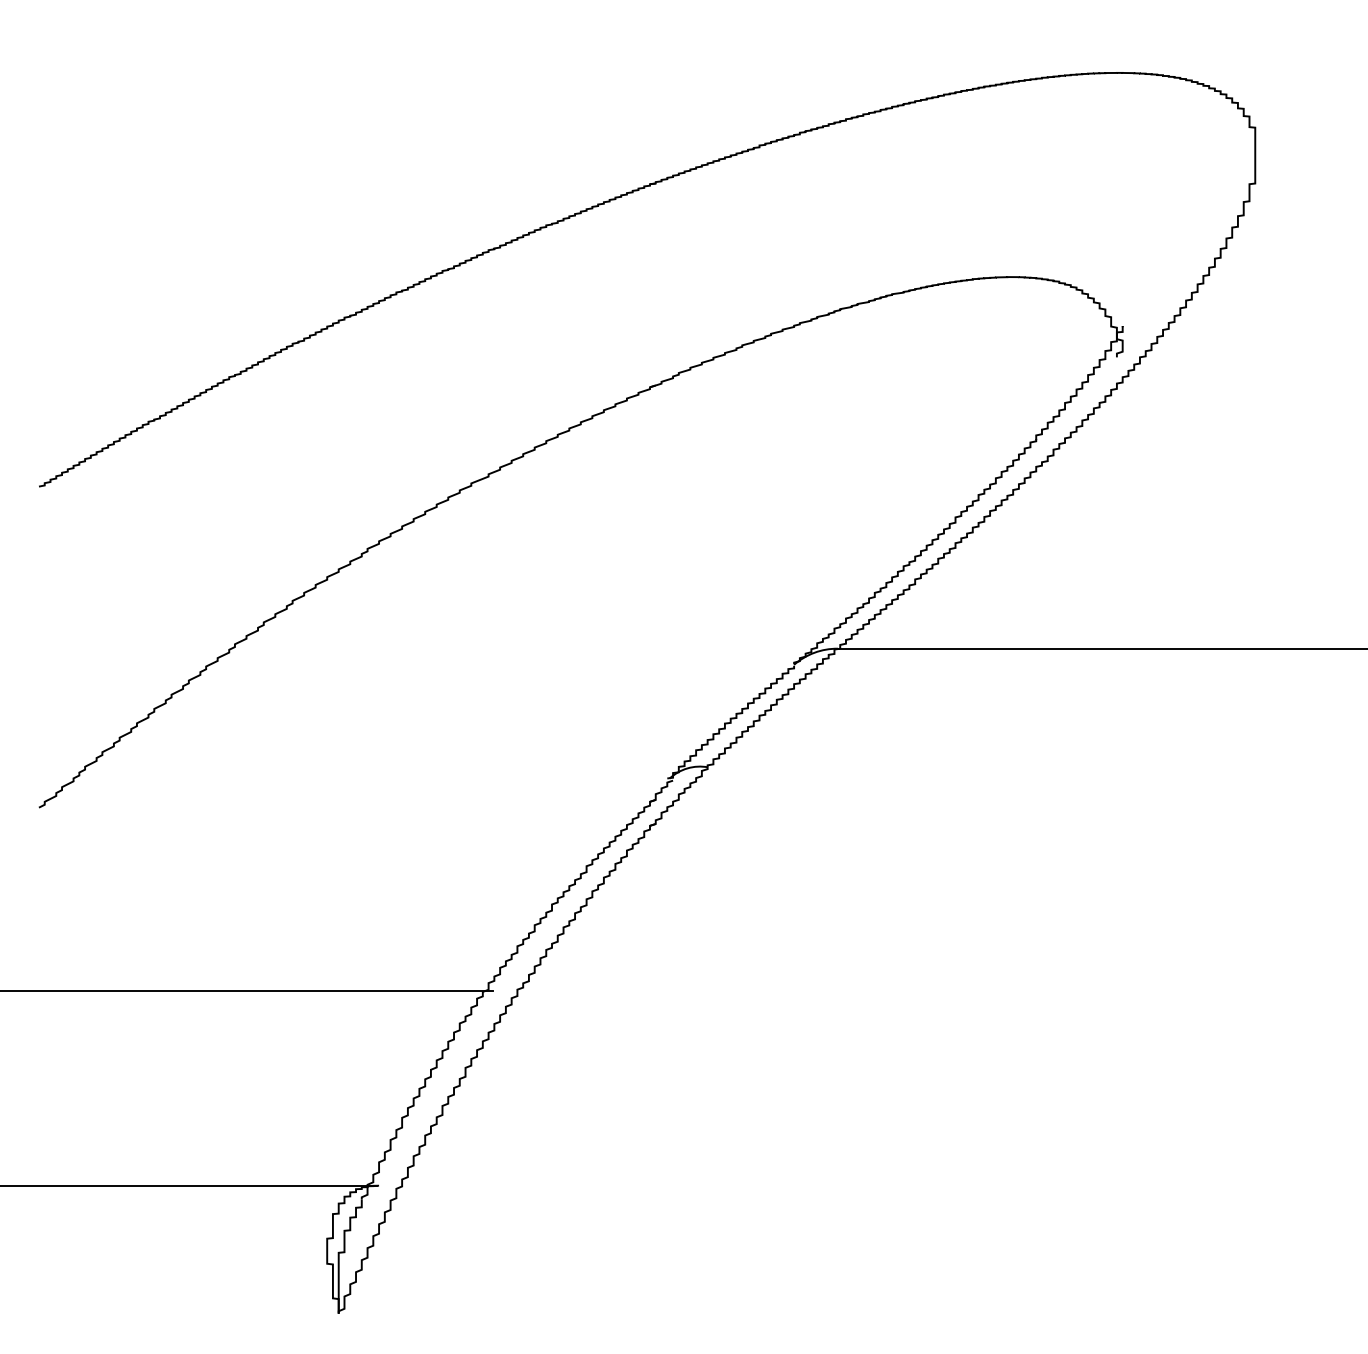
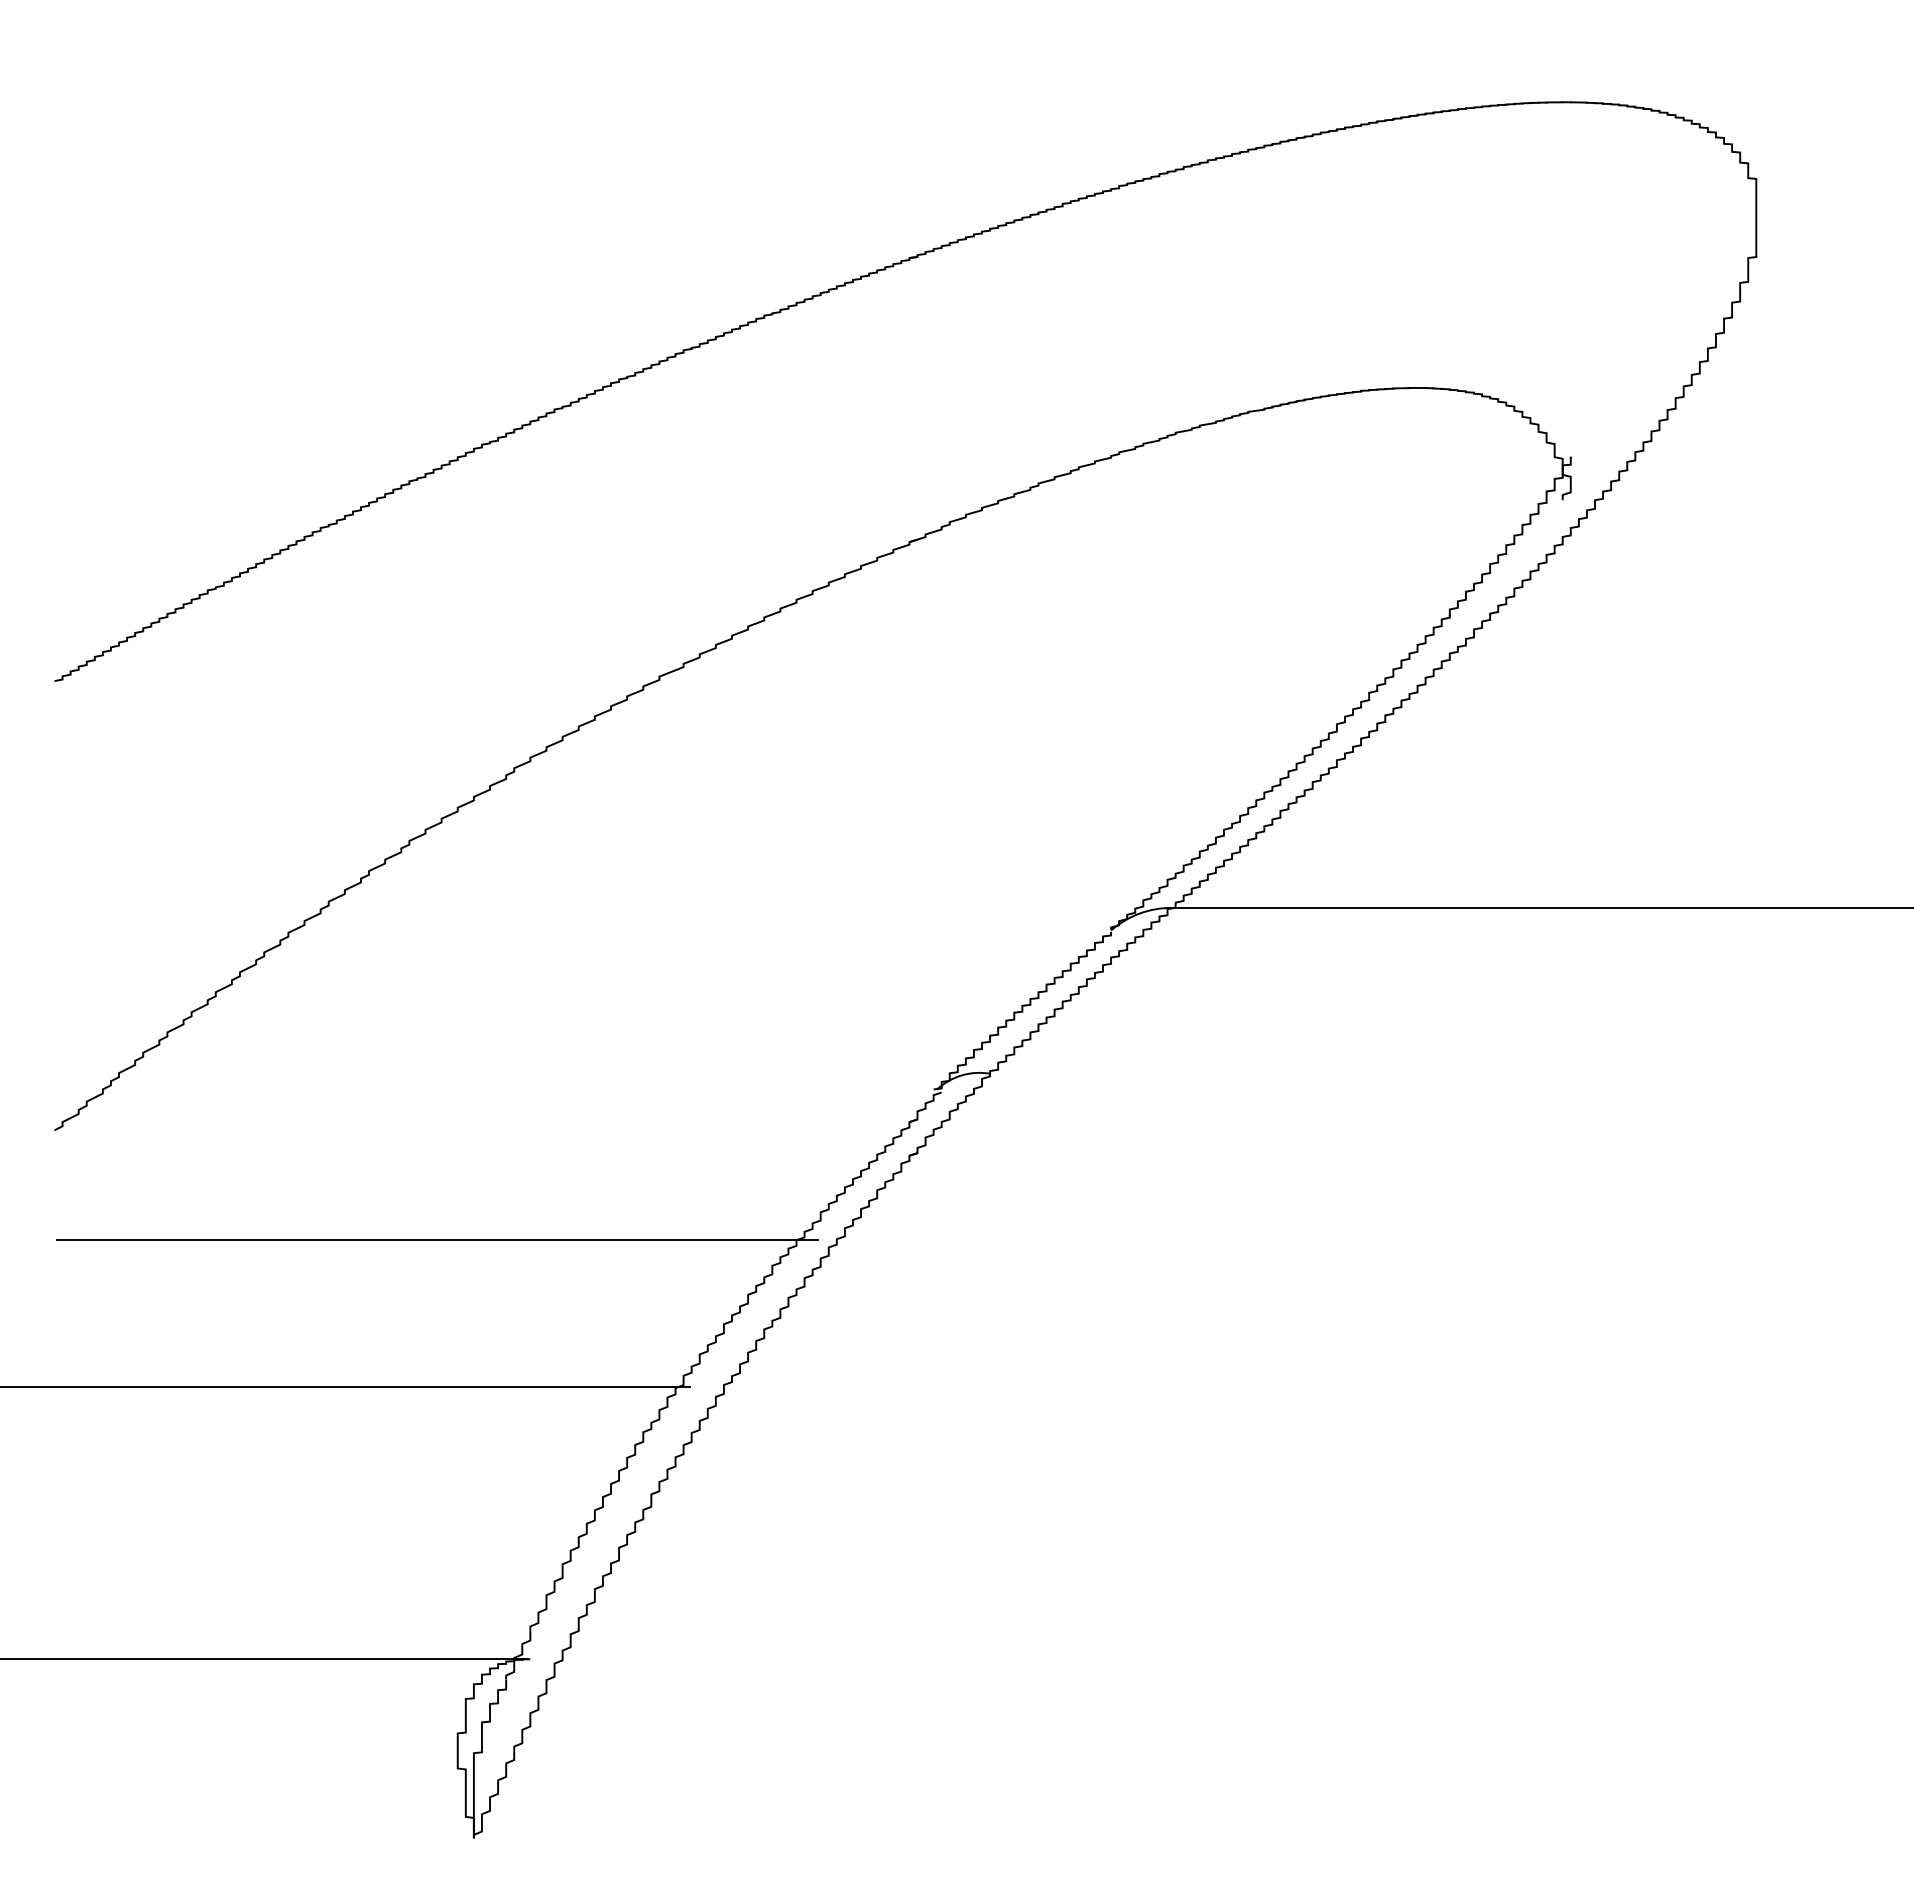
line: (312, 885) -> (437, 1239), added

